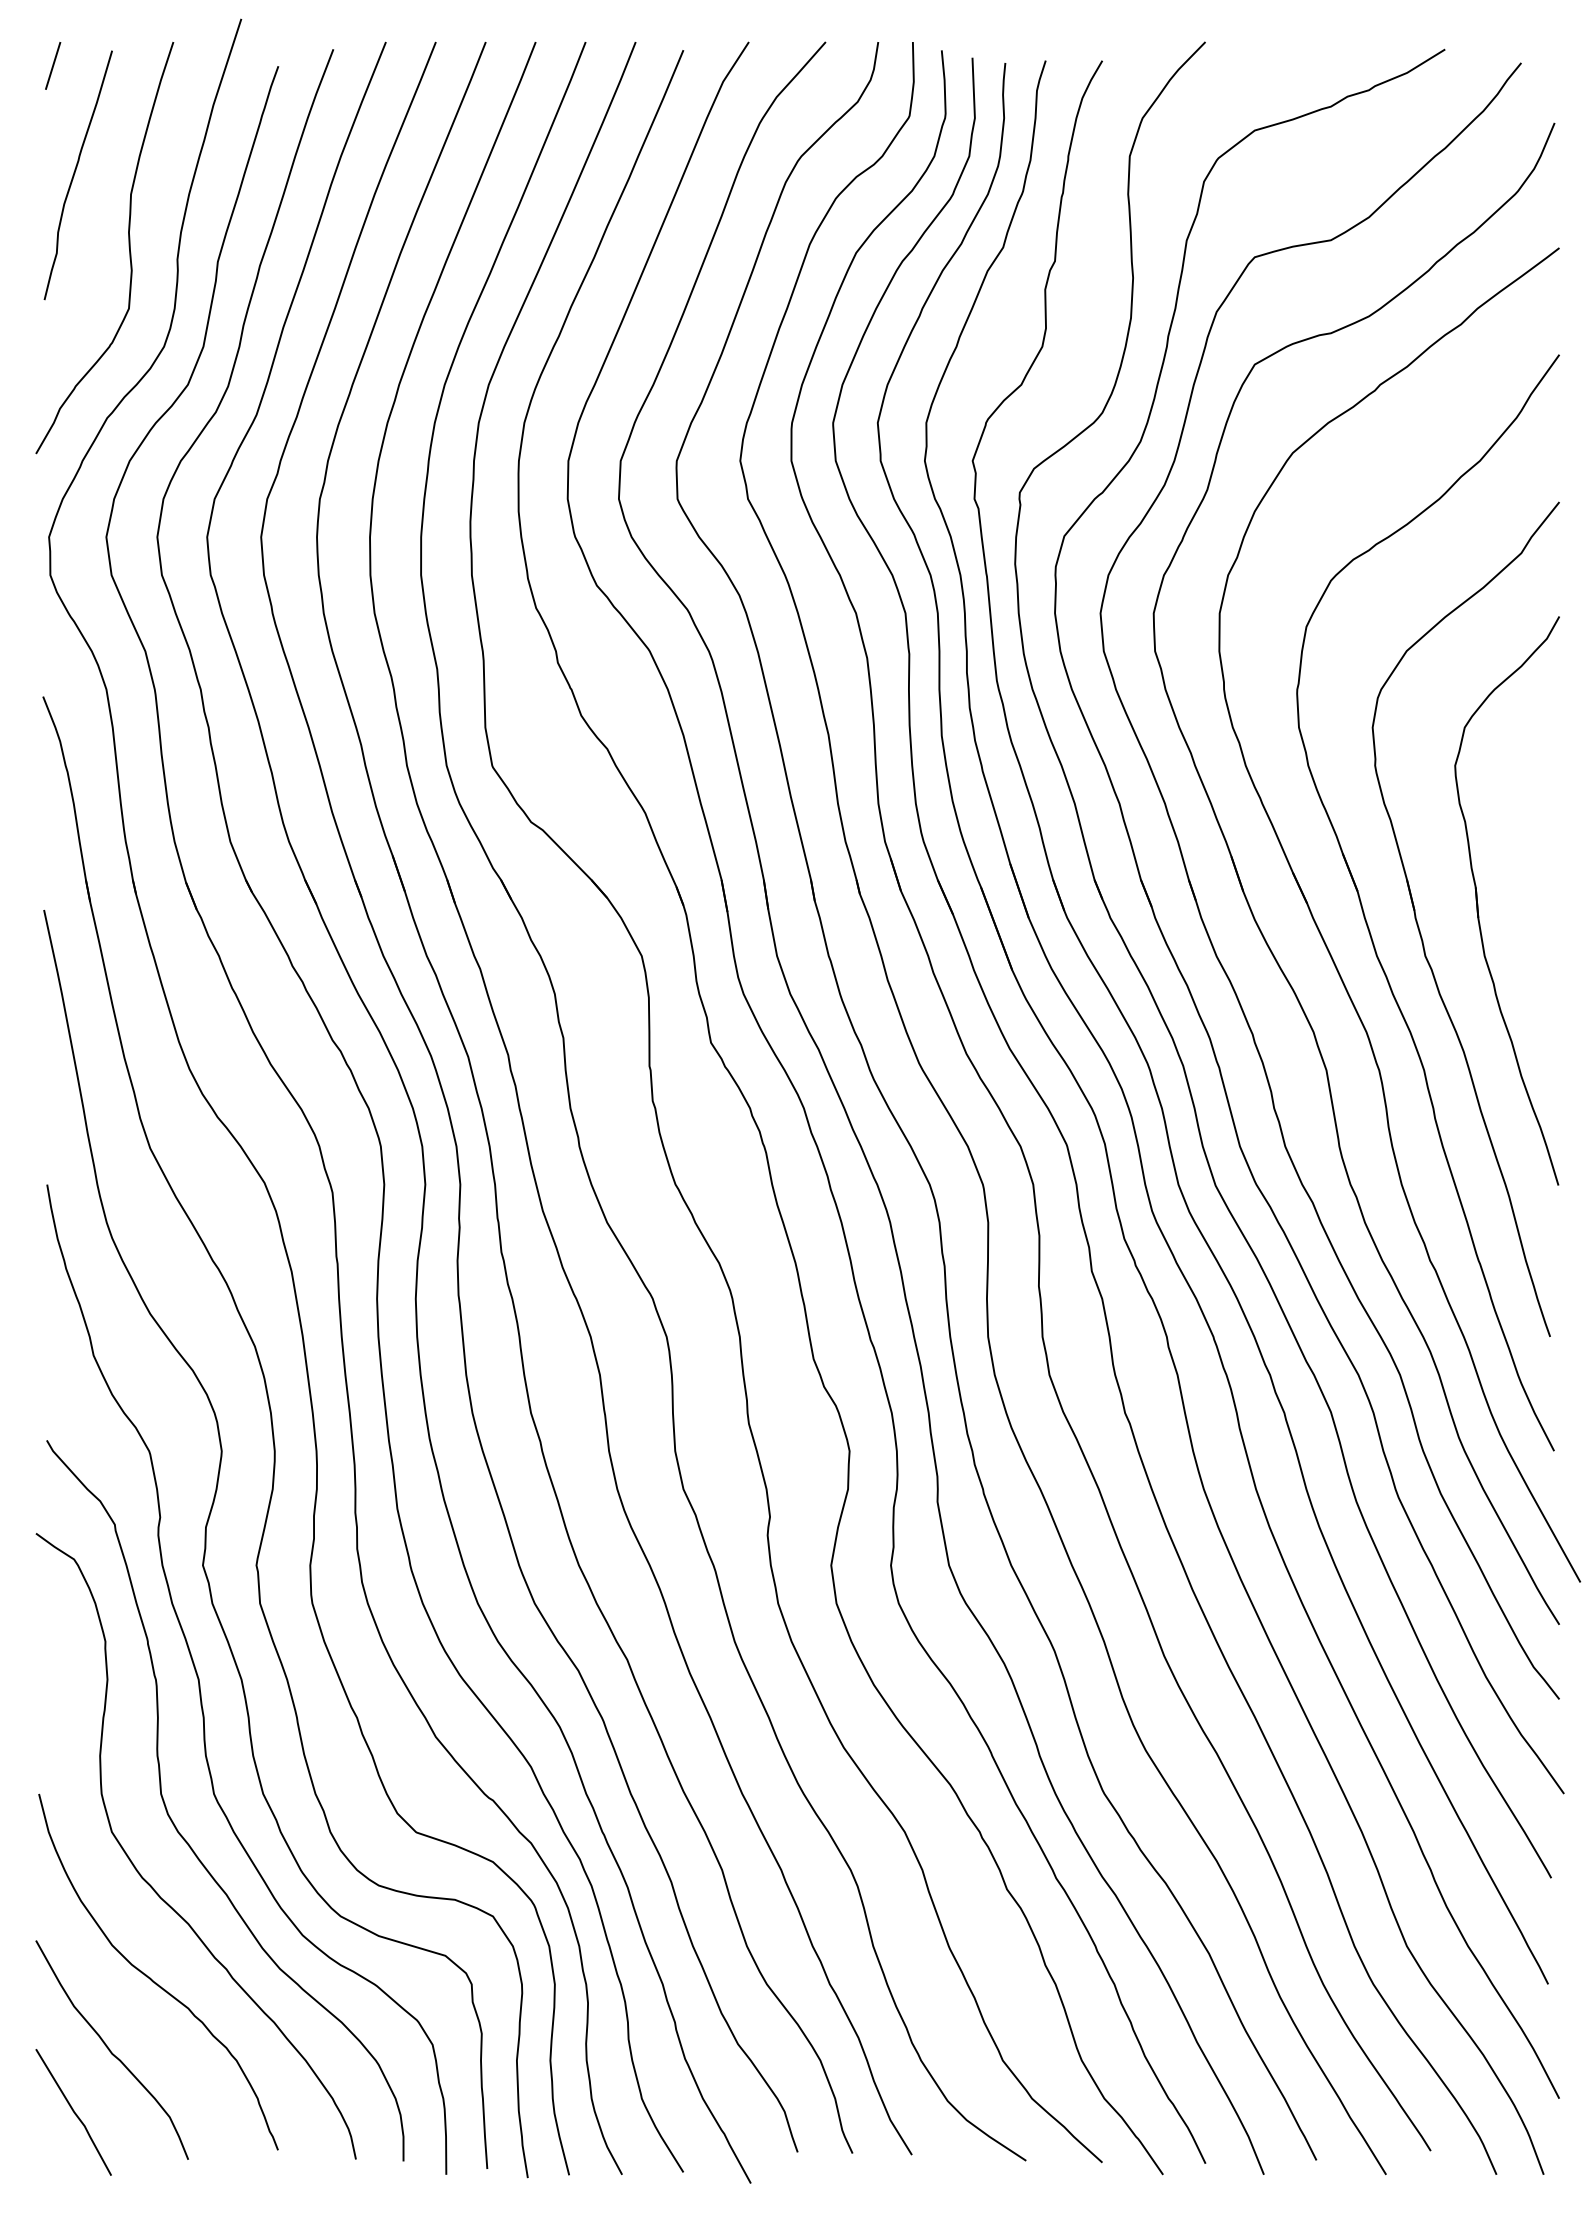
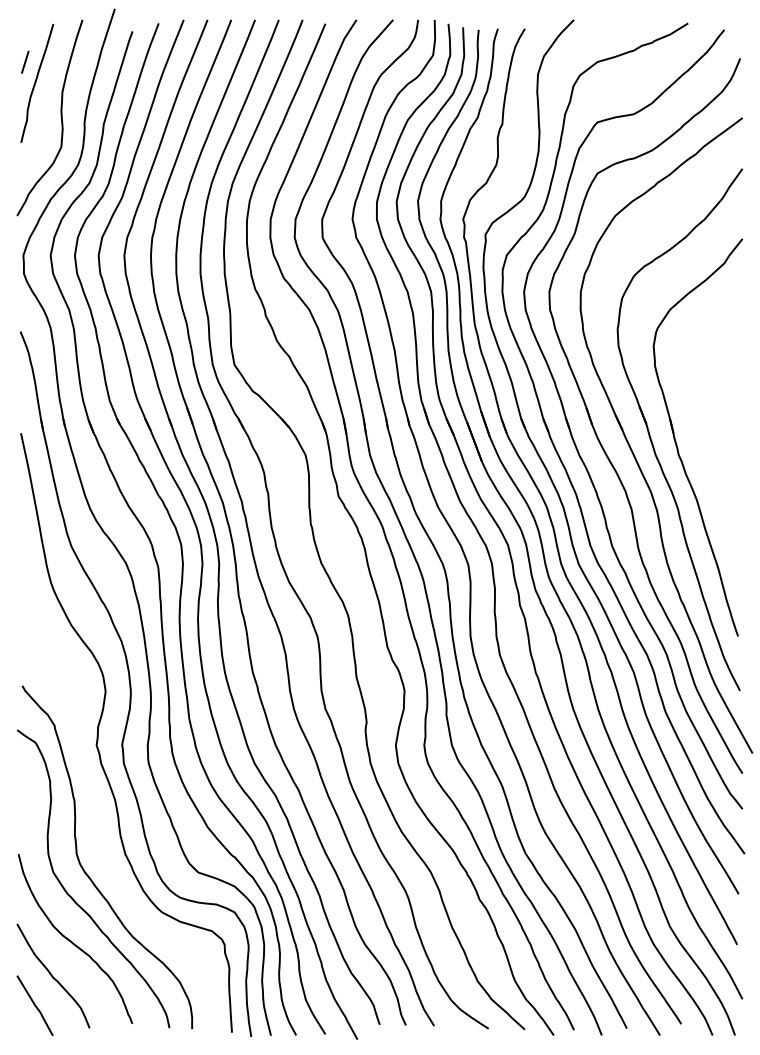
line: (53, 64) -> (25, 61), moved
part: (1479, 900) -> (704, 428), removed
curve: (202, 1689) -> (96, 804), removed

